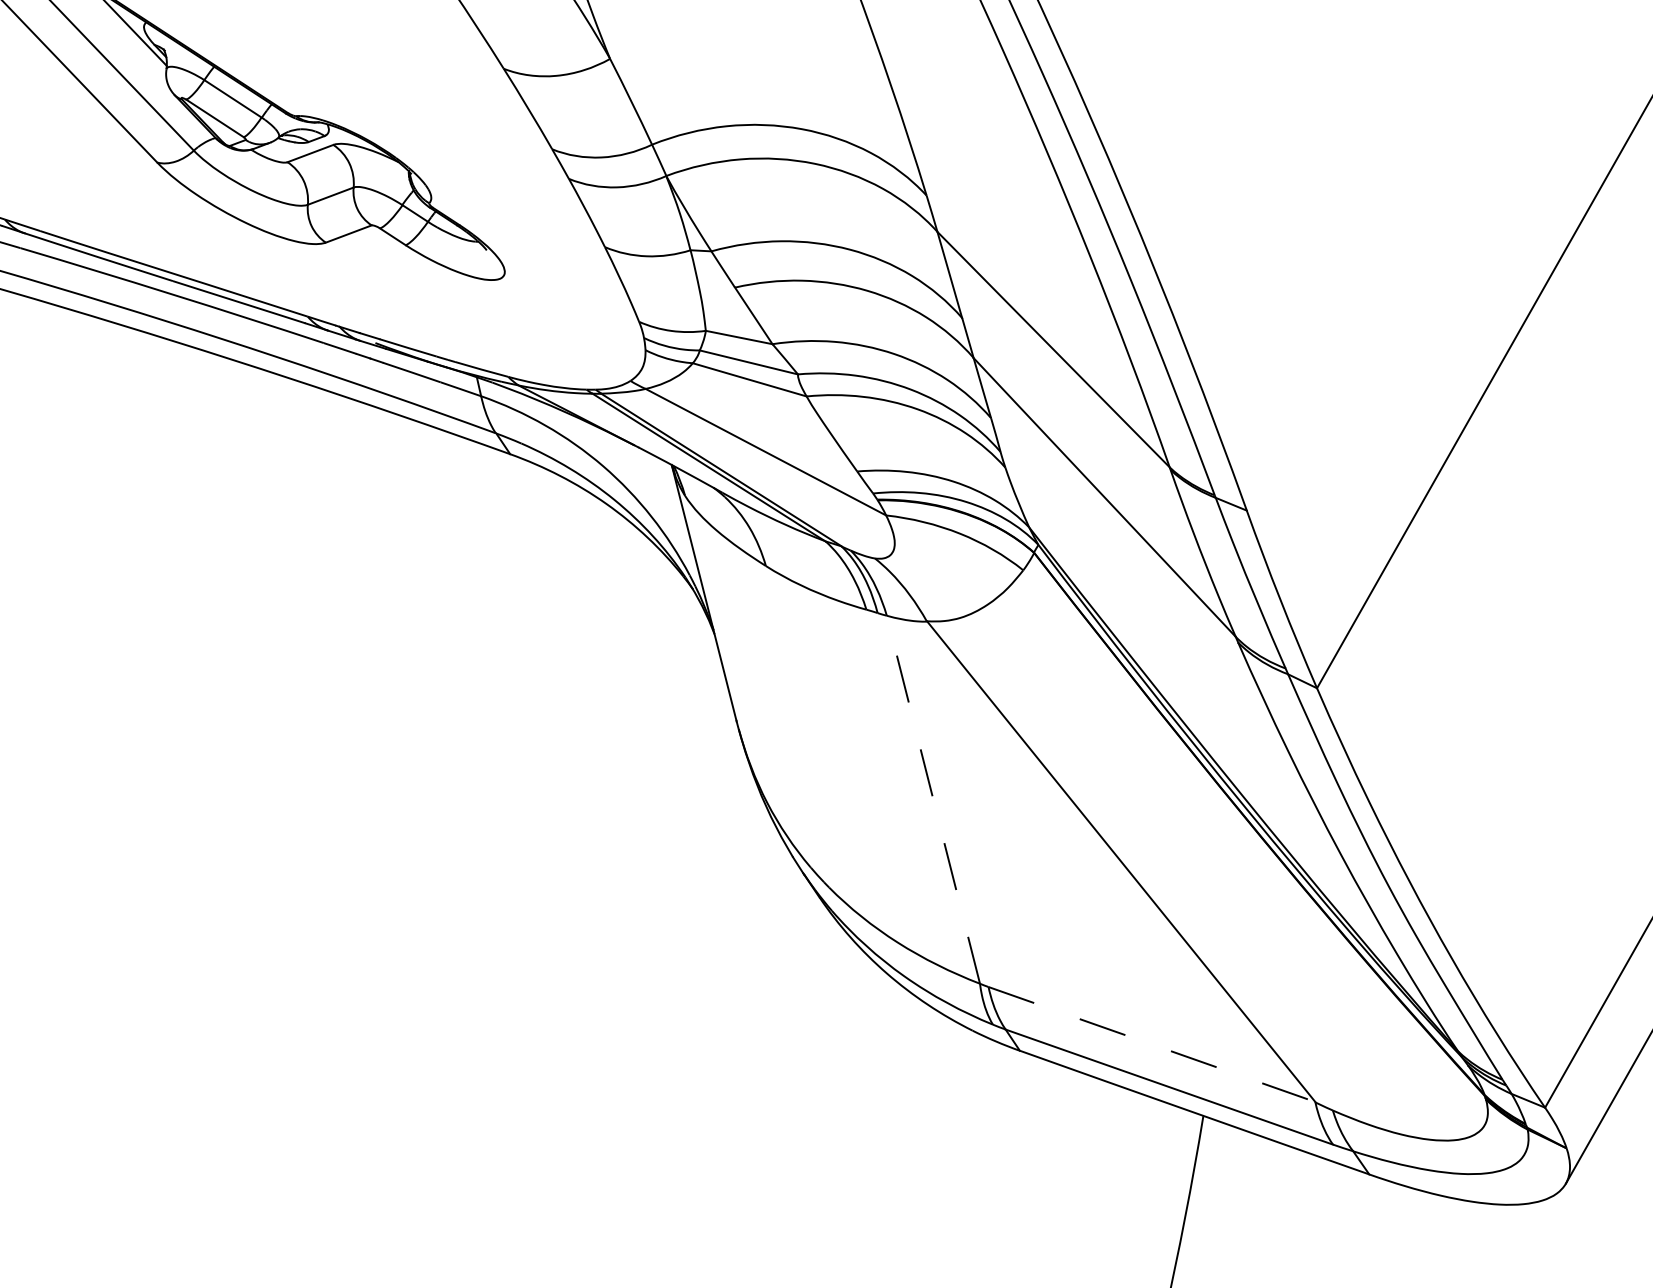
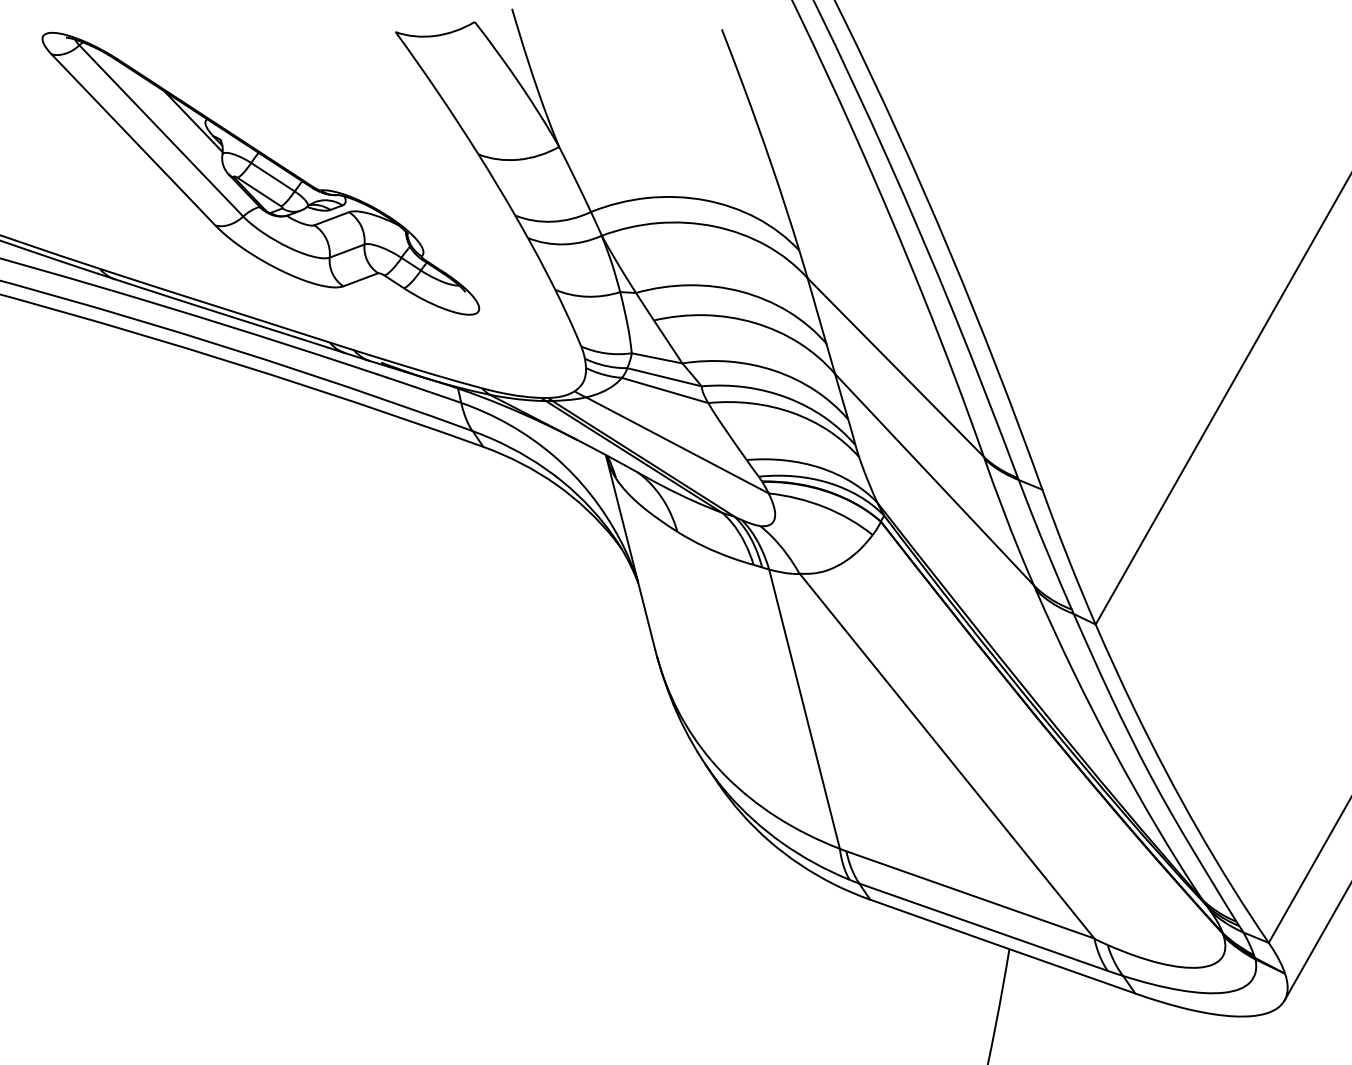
line: (933, 798) -> (804, 708), dashed -> solid
line: (1152, 1045) -> (970, 895), dashed -> solid

